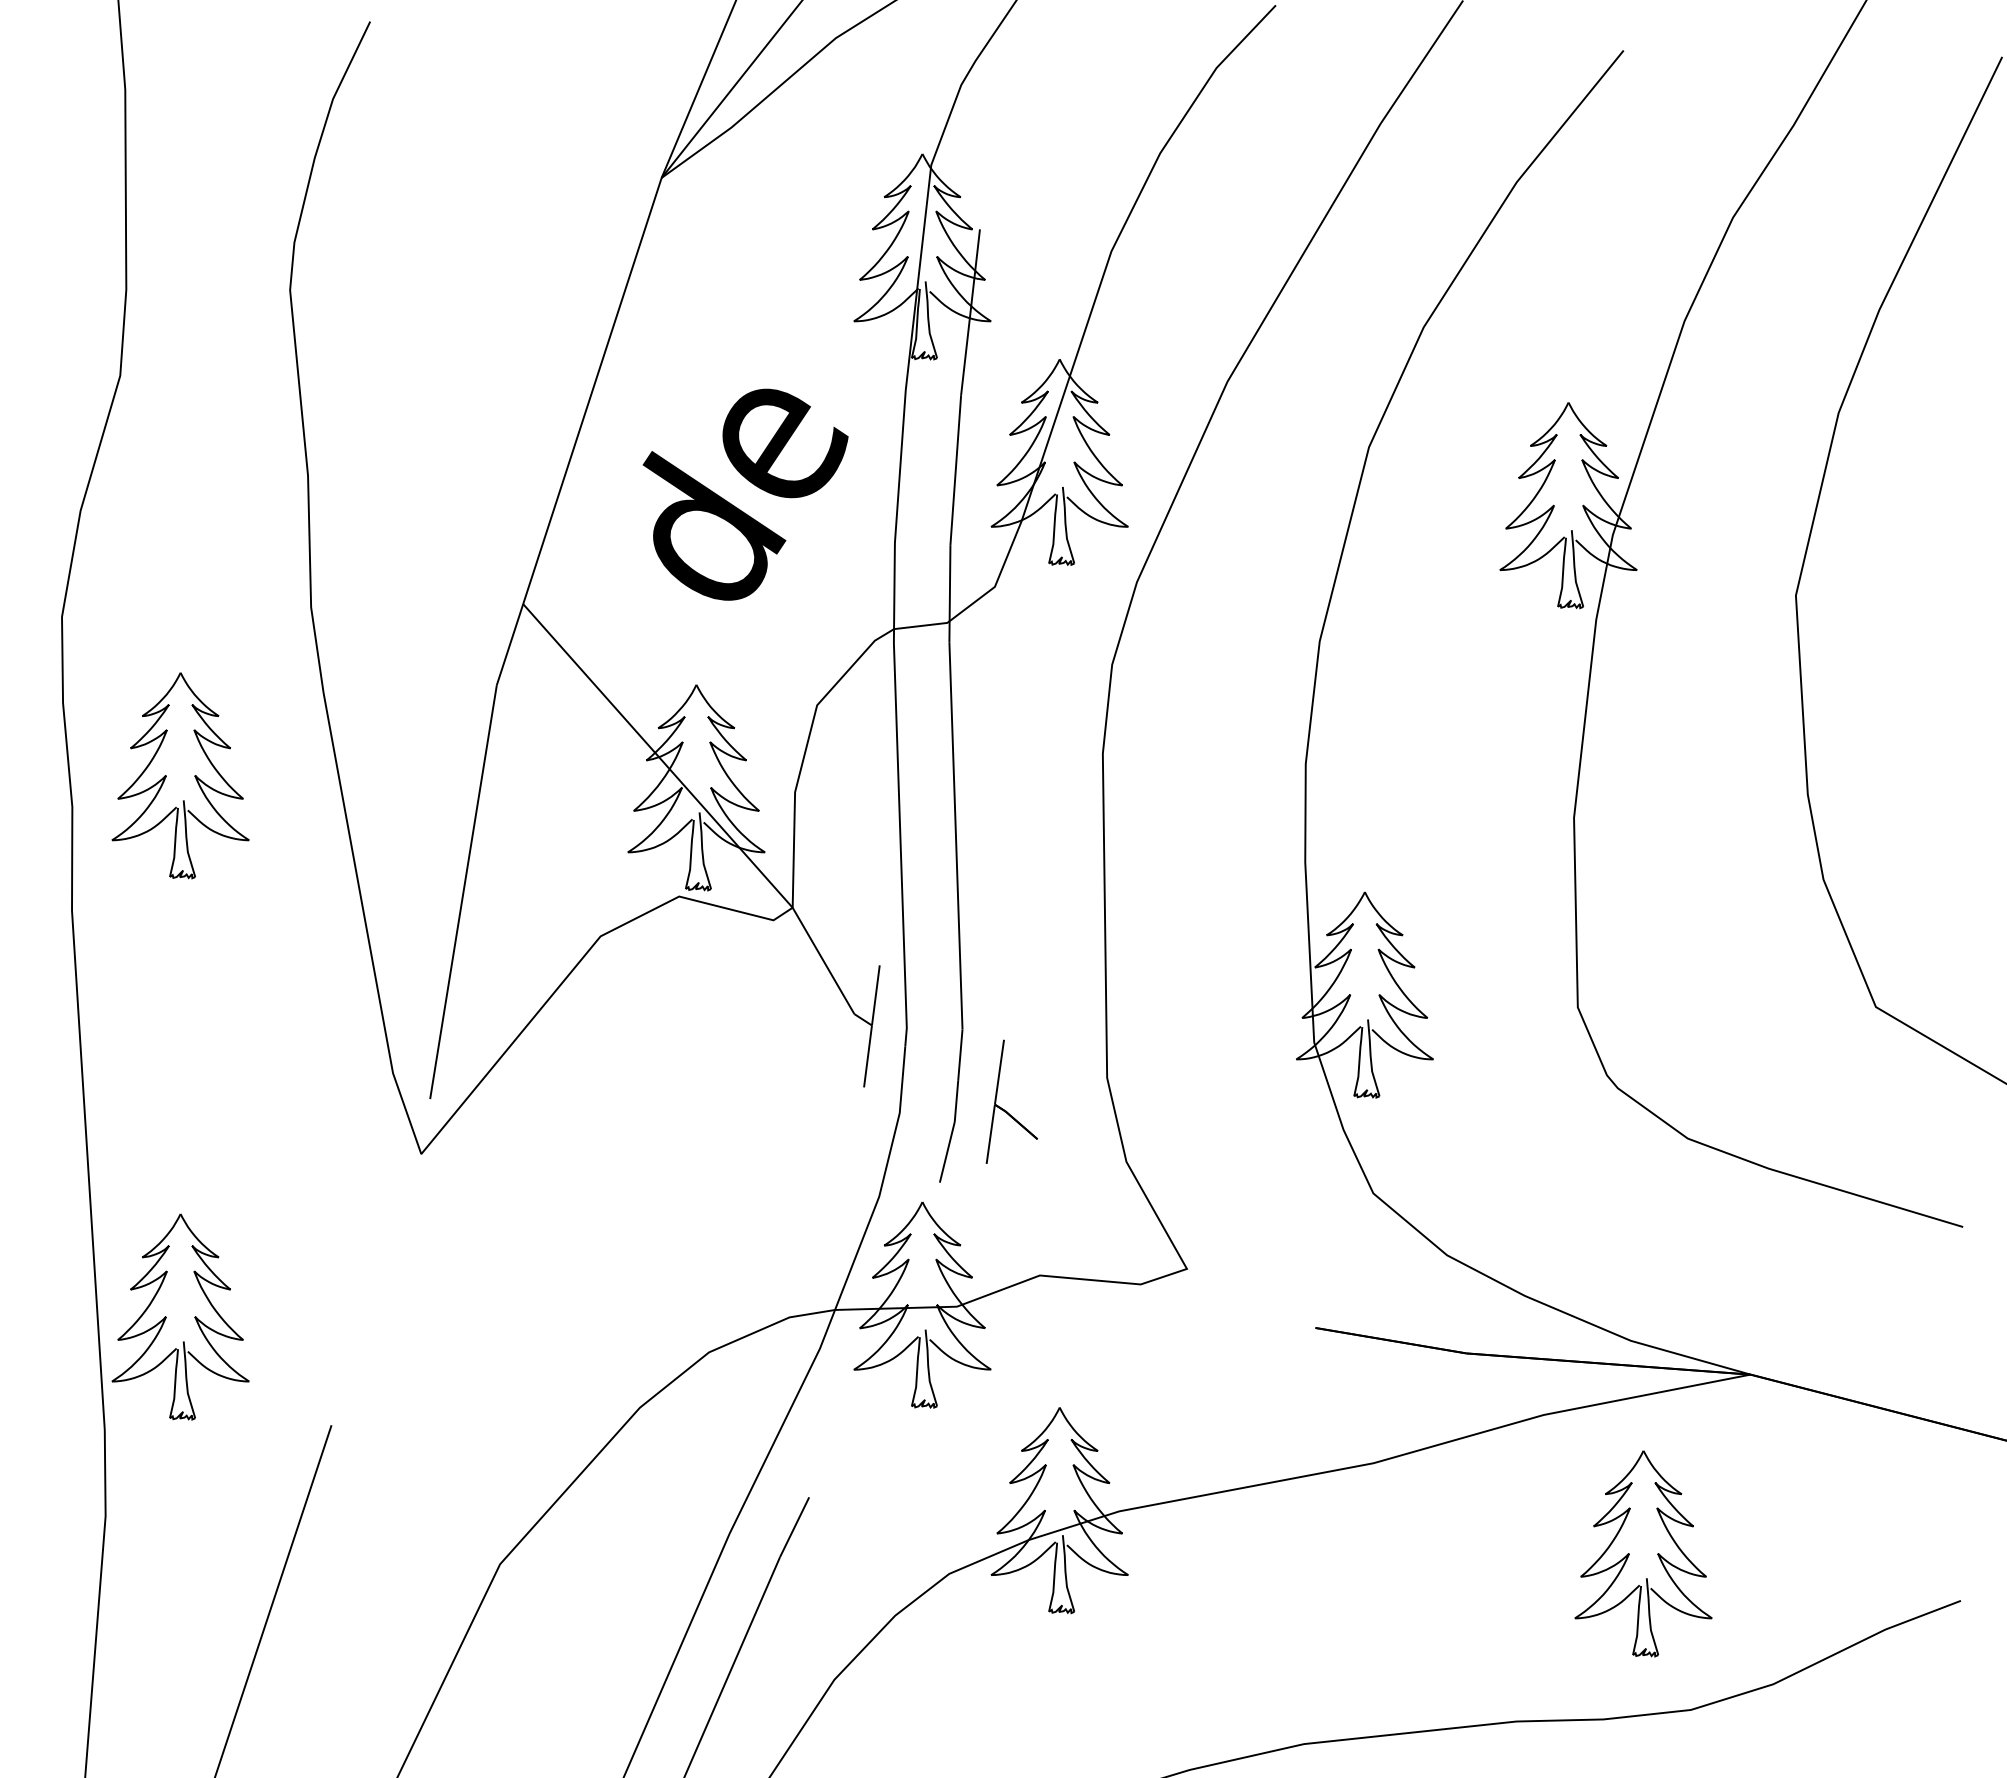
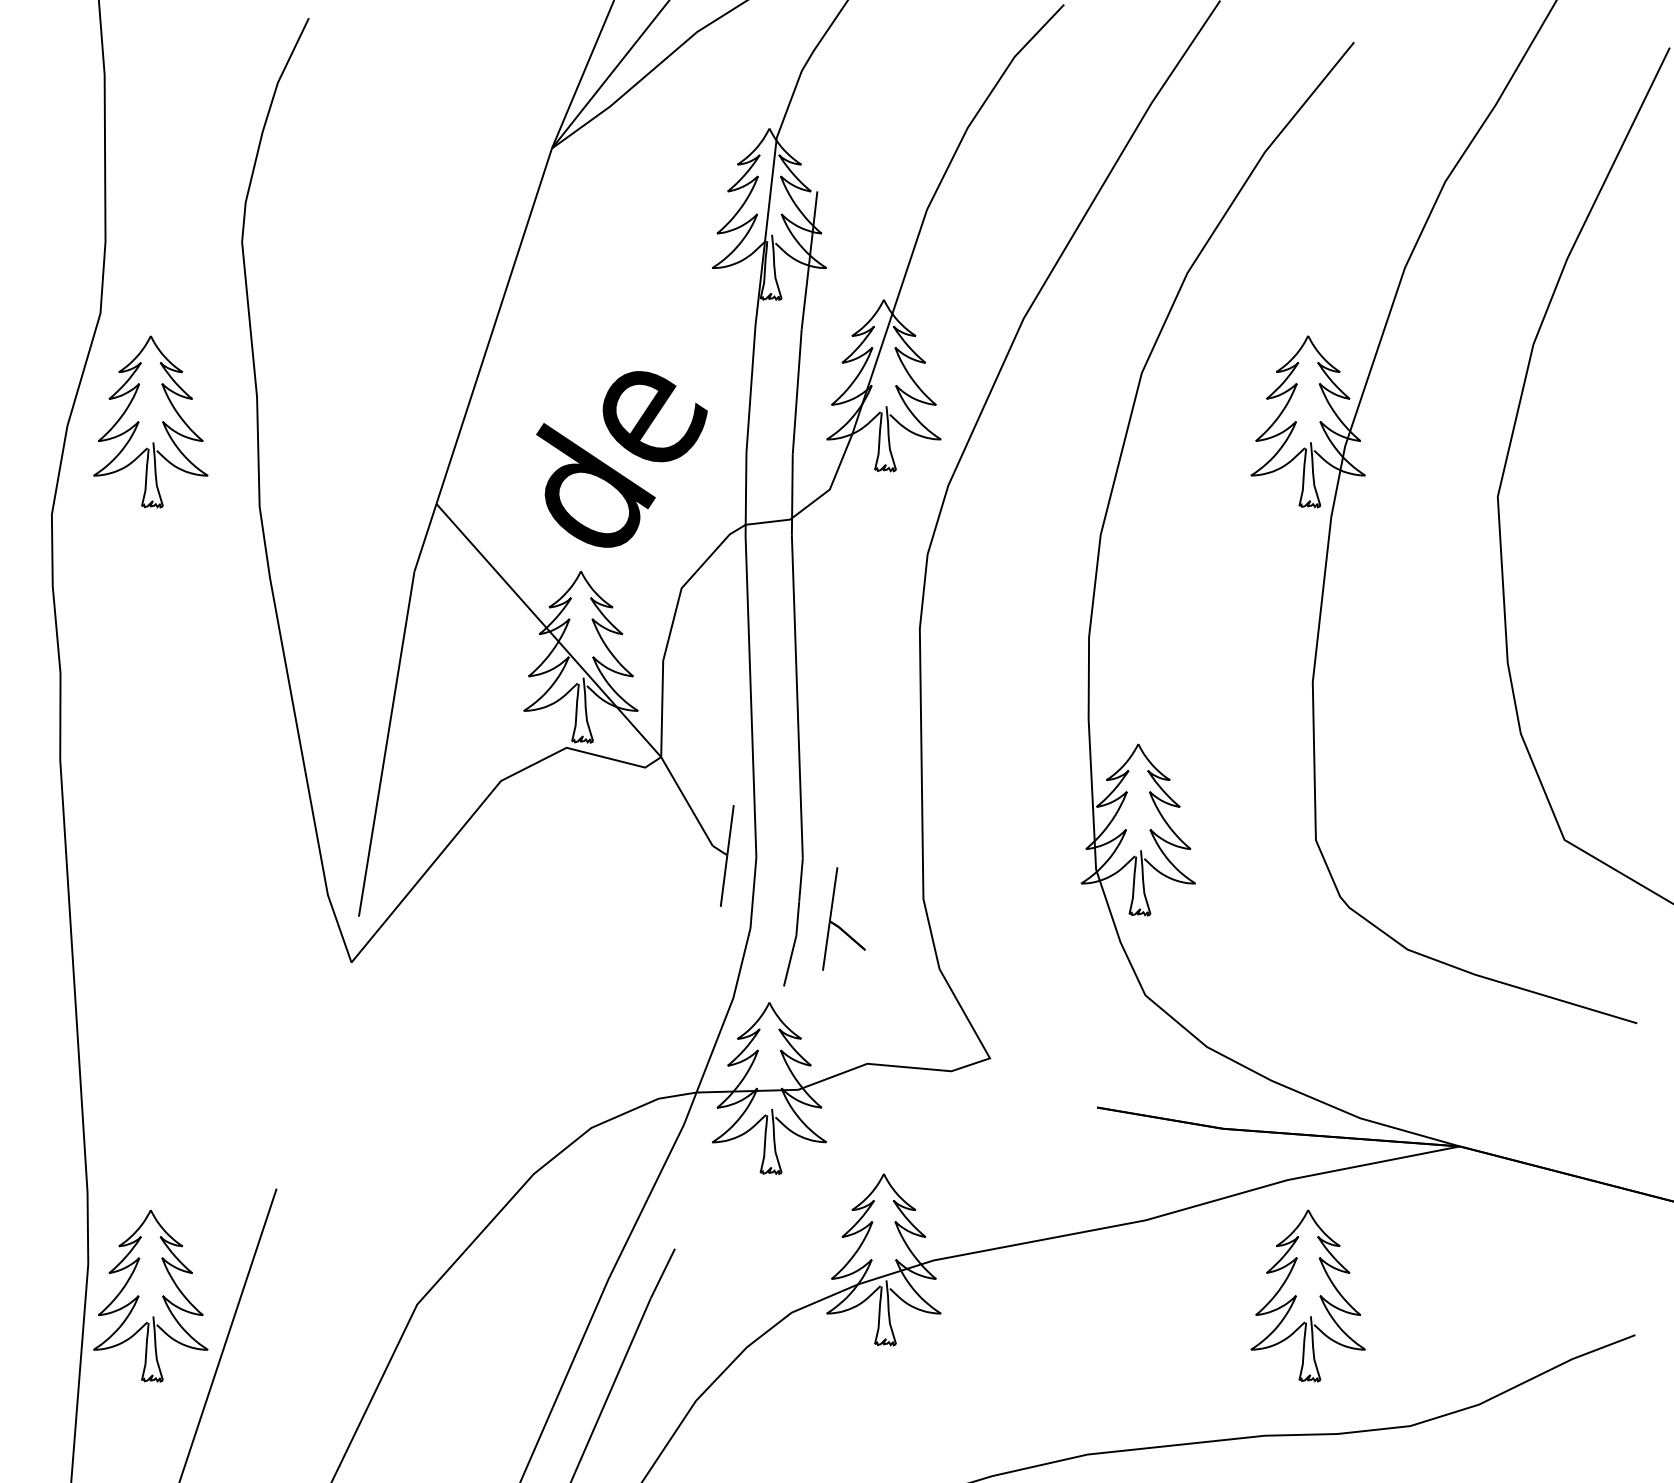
text: (745, 494) -> (621, 459), moved
part: (166, 775) -> (139, 421), moved
part: (166, 1316) -> (139, 1295), moved
part: (1629, 1553) -> (1296, 1295), moved

